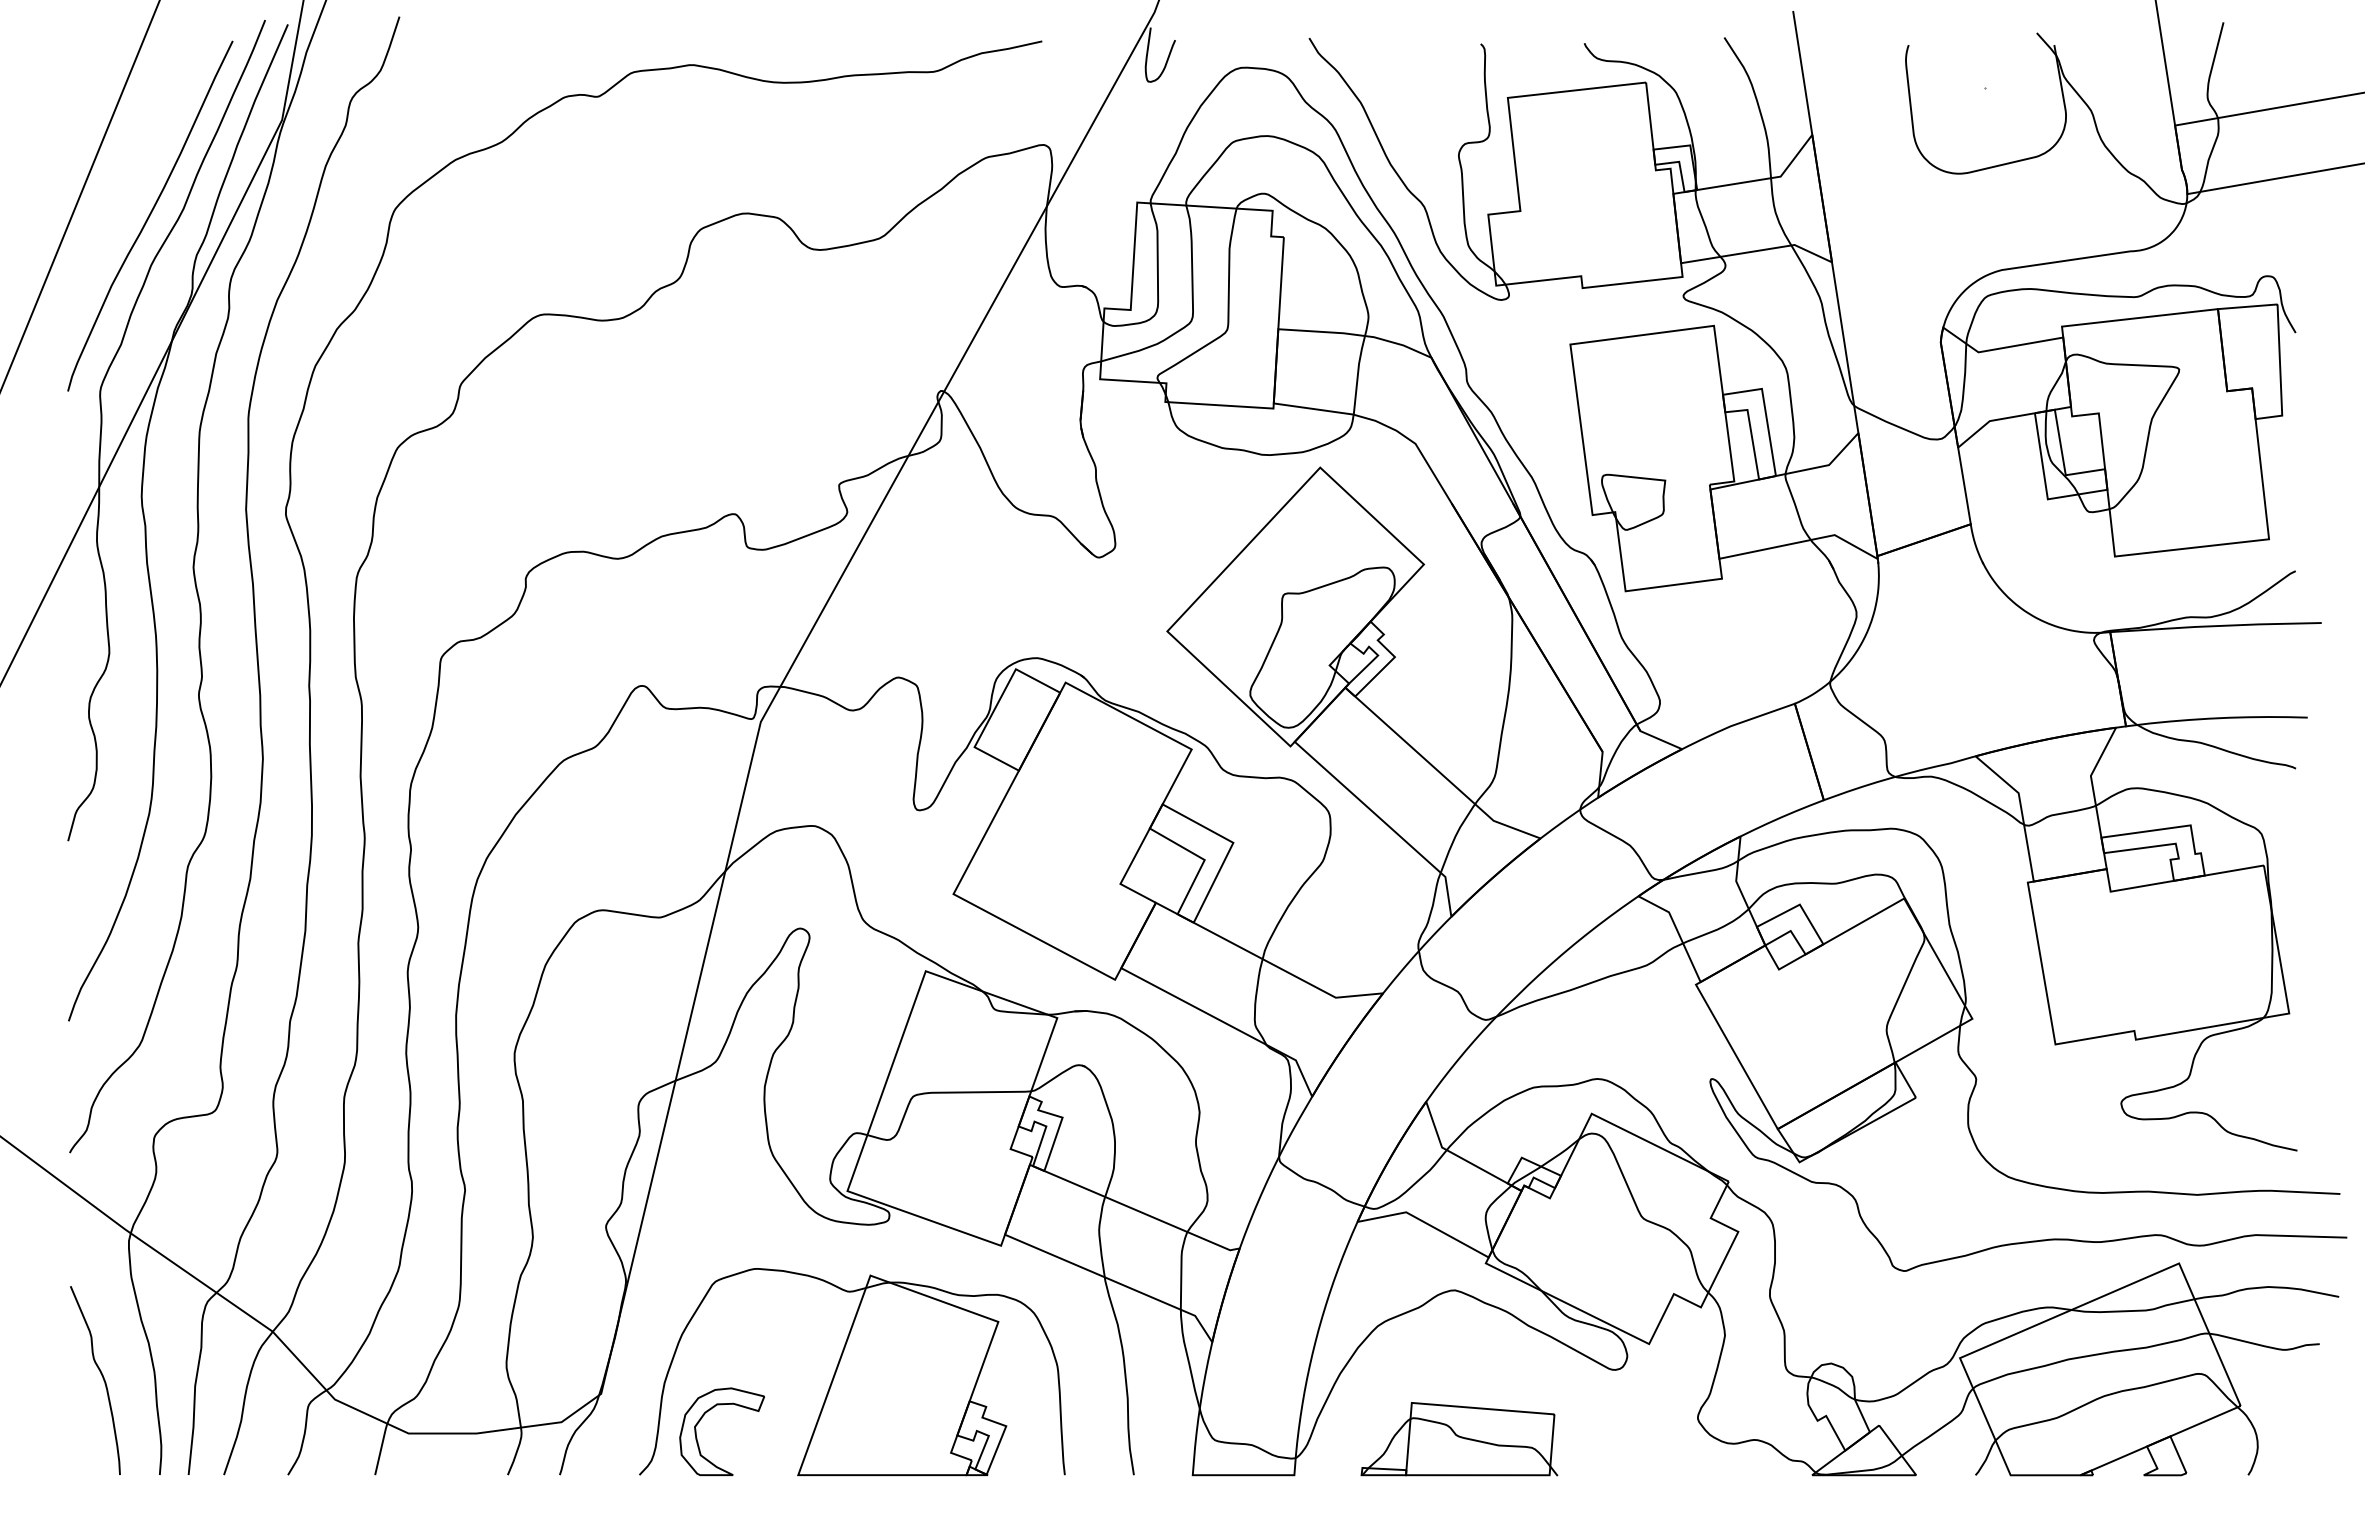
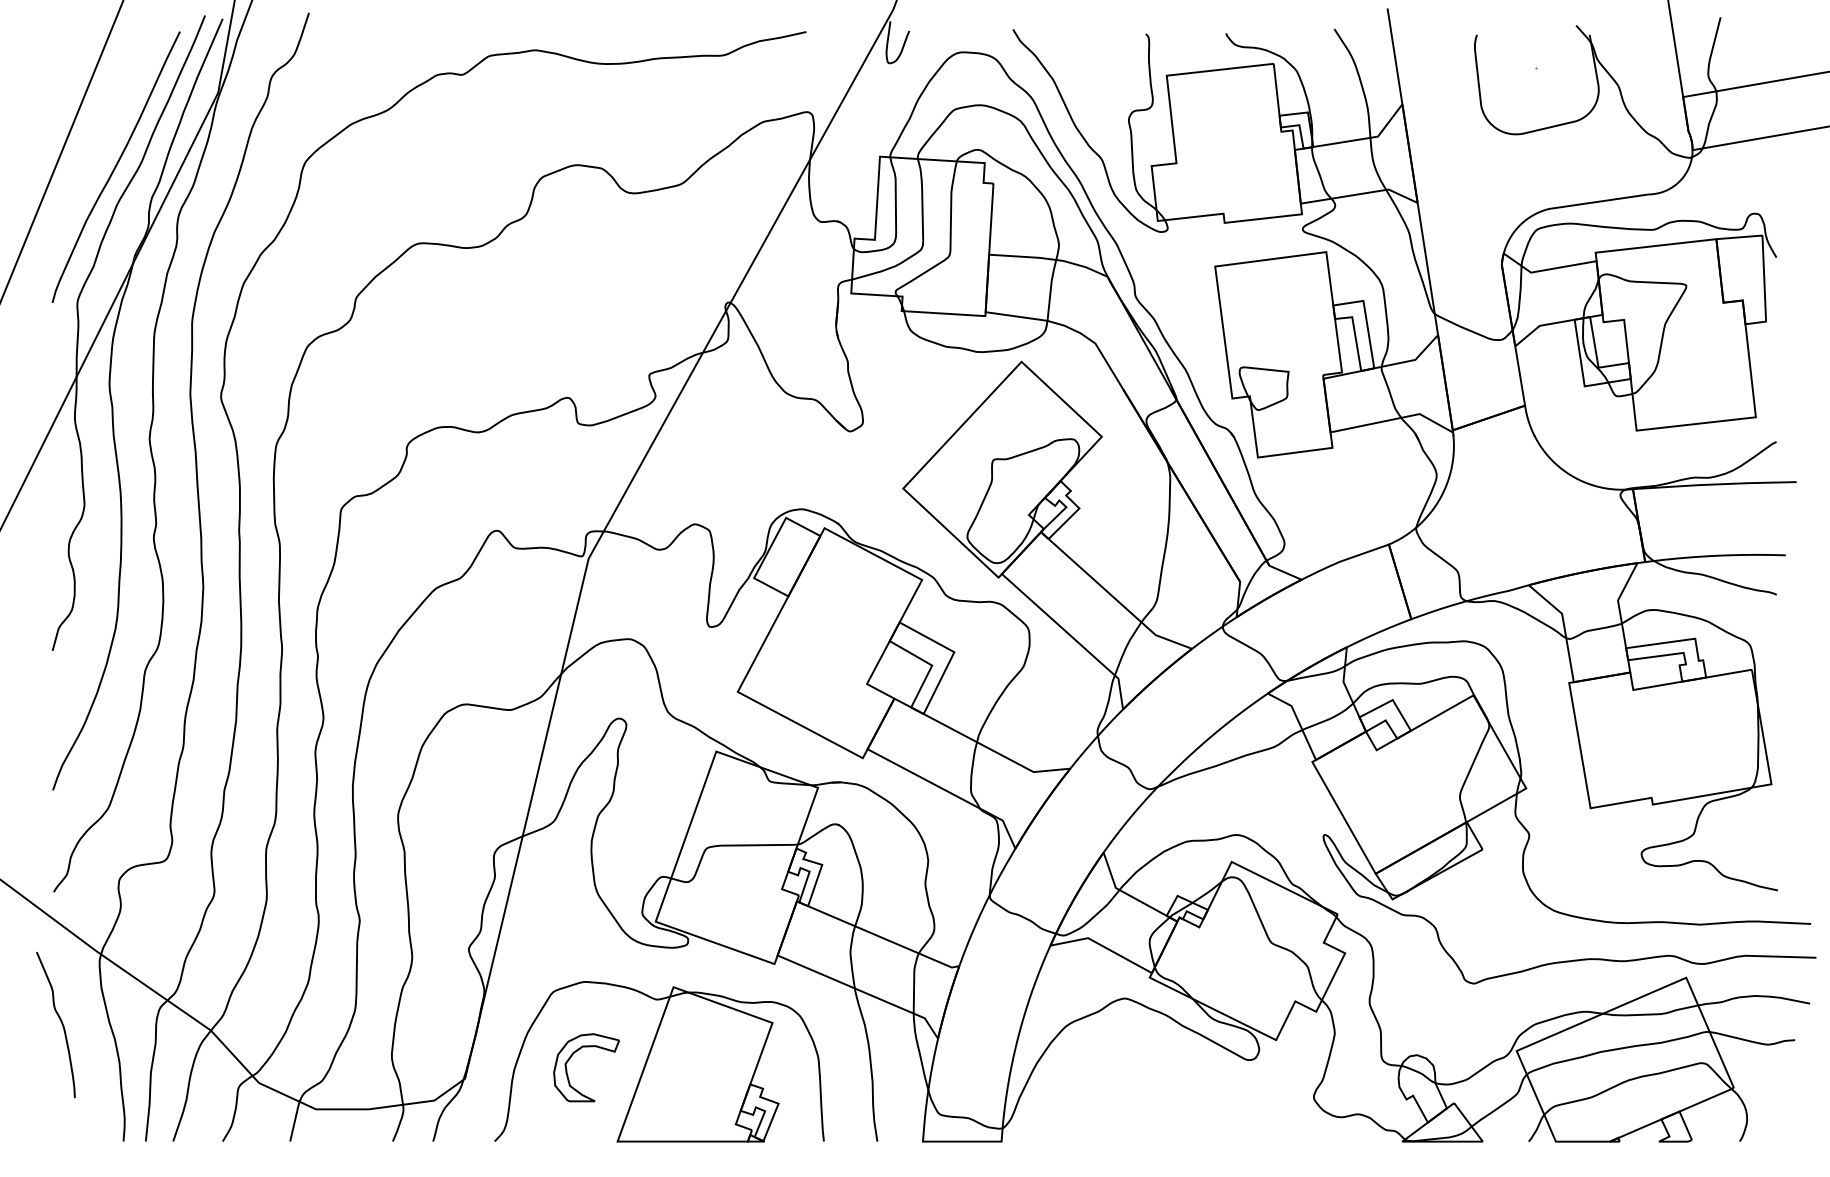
curve: (102, 1378) -> (61, 1023), moved
part: (702, 1418) -> (571, 1057), moved
part: (1459, 1439) -> (1129, 1113), removed

